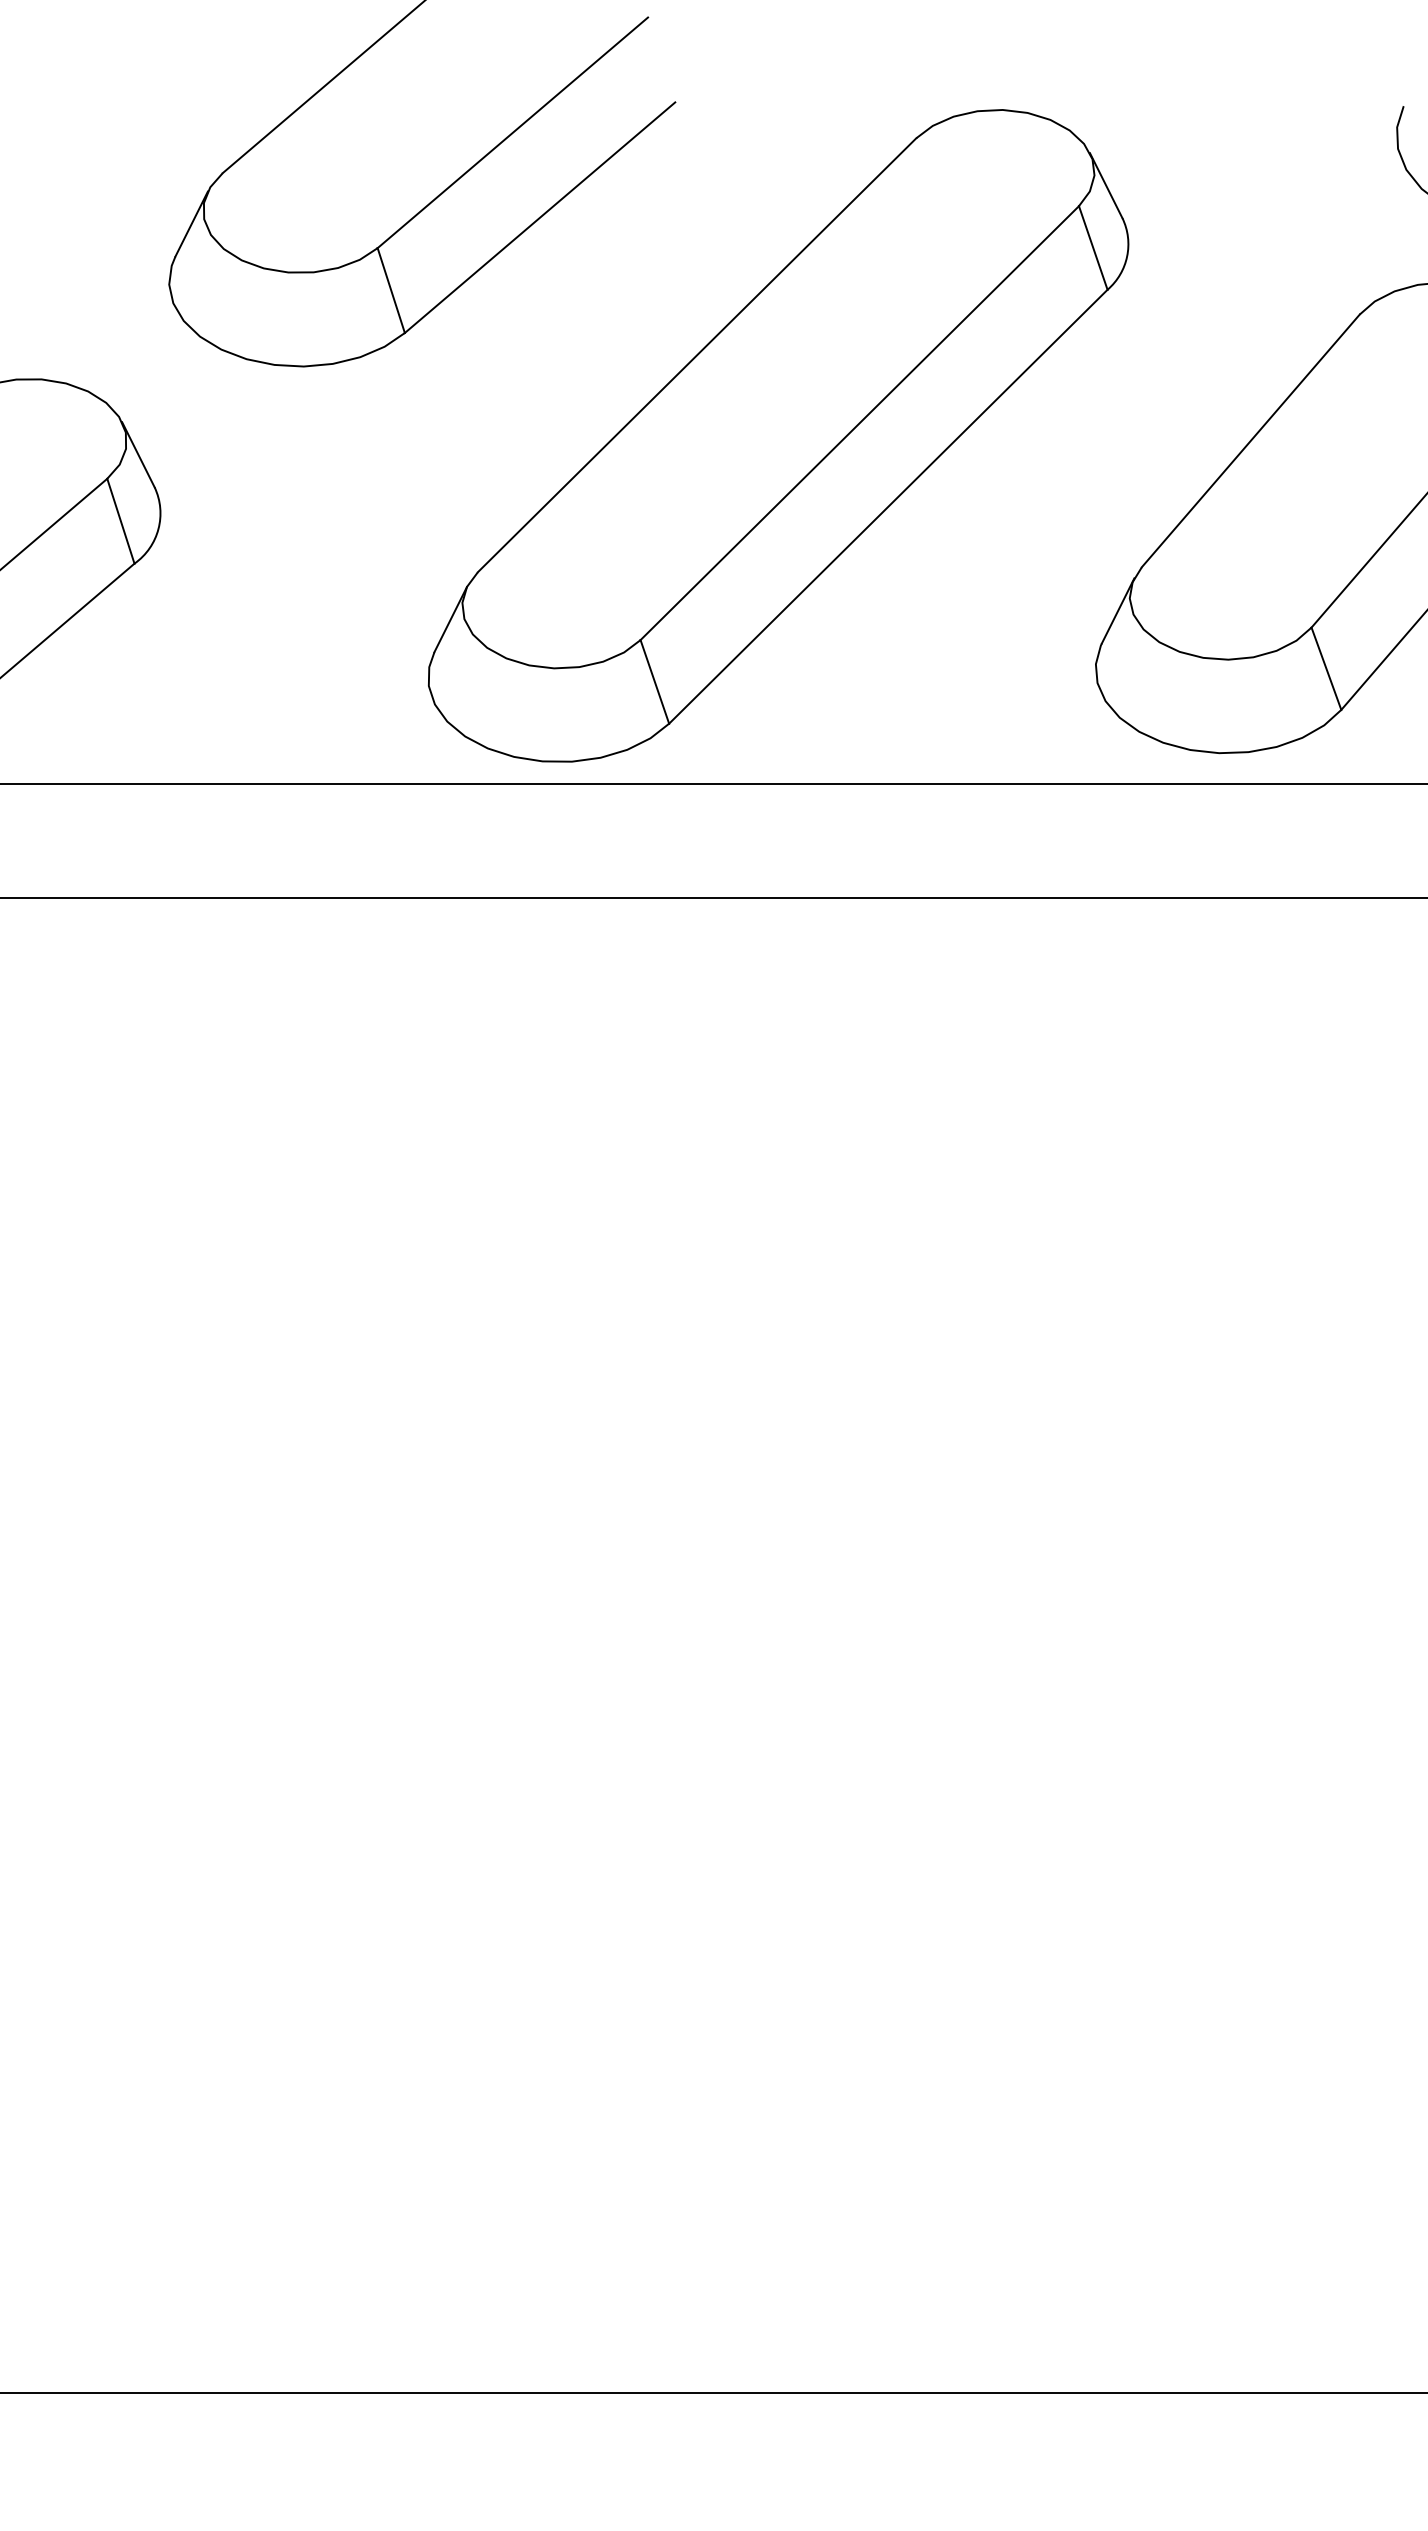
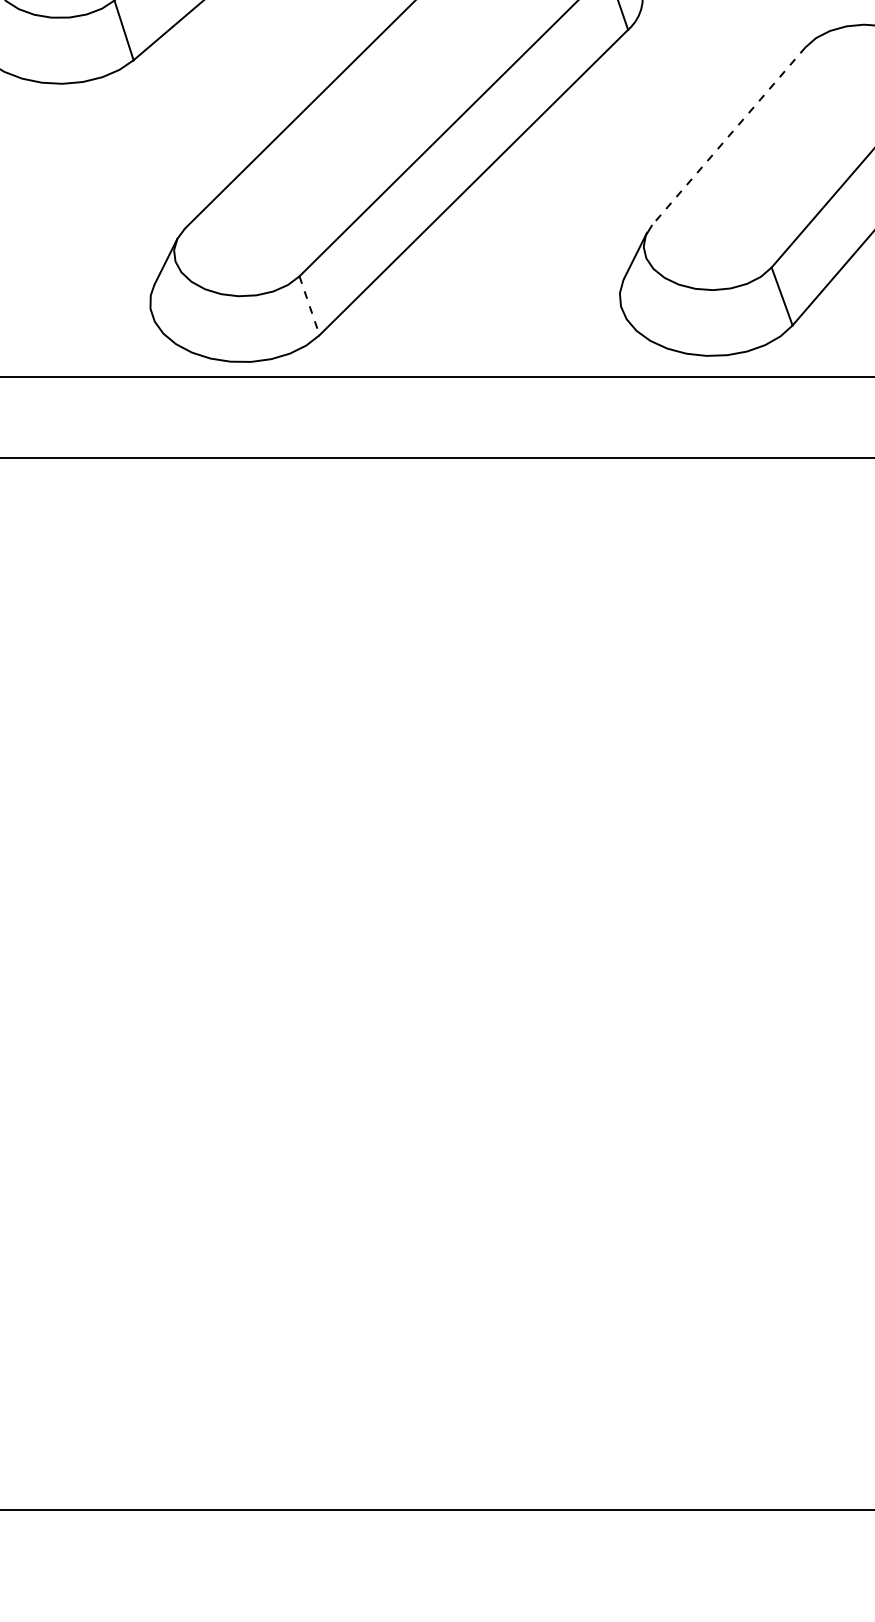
line: (1250, 440) -> (728, 135), solid -> dashed
line: (655, 682) -> (309, 306), solid -> dashed

